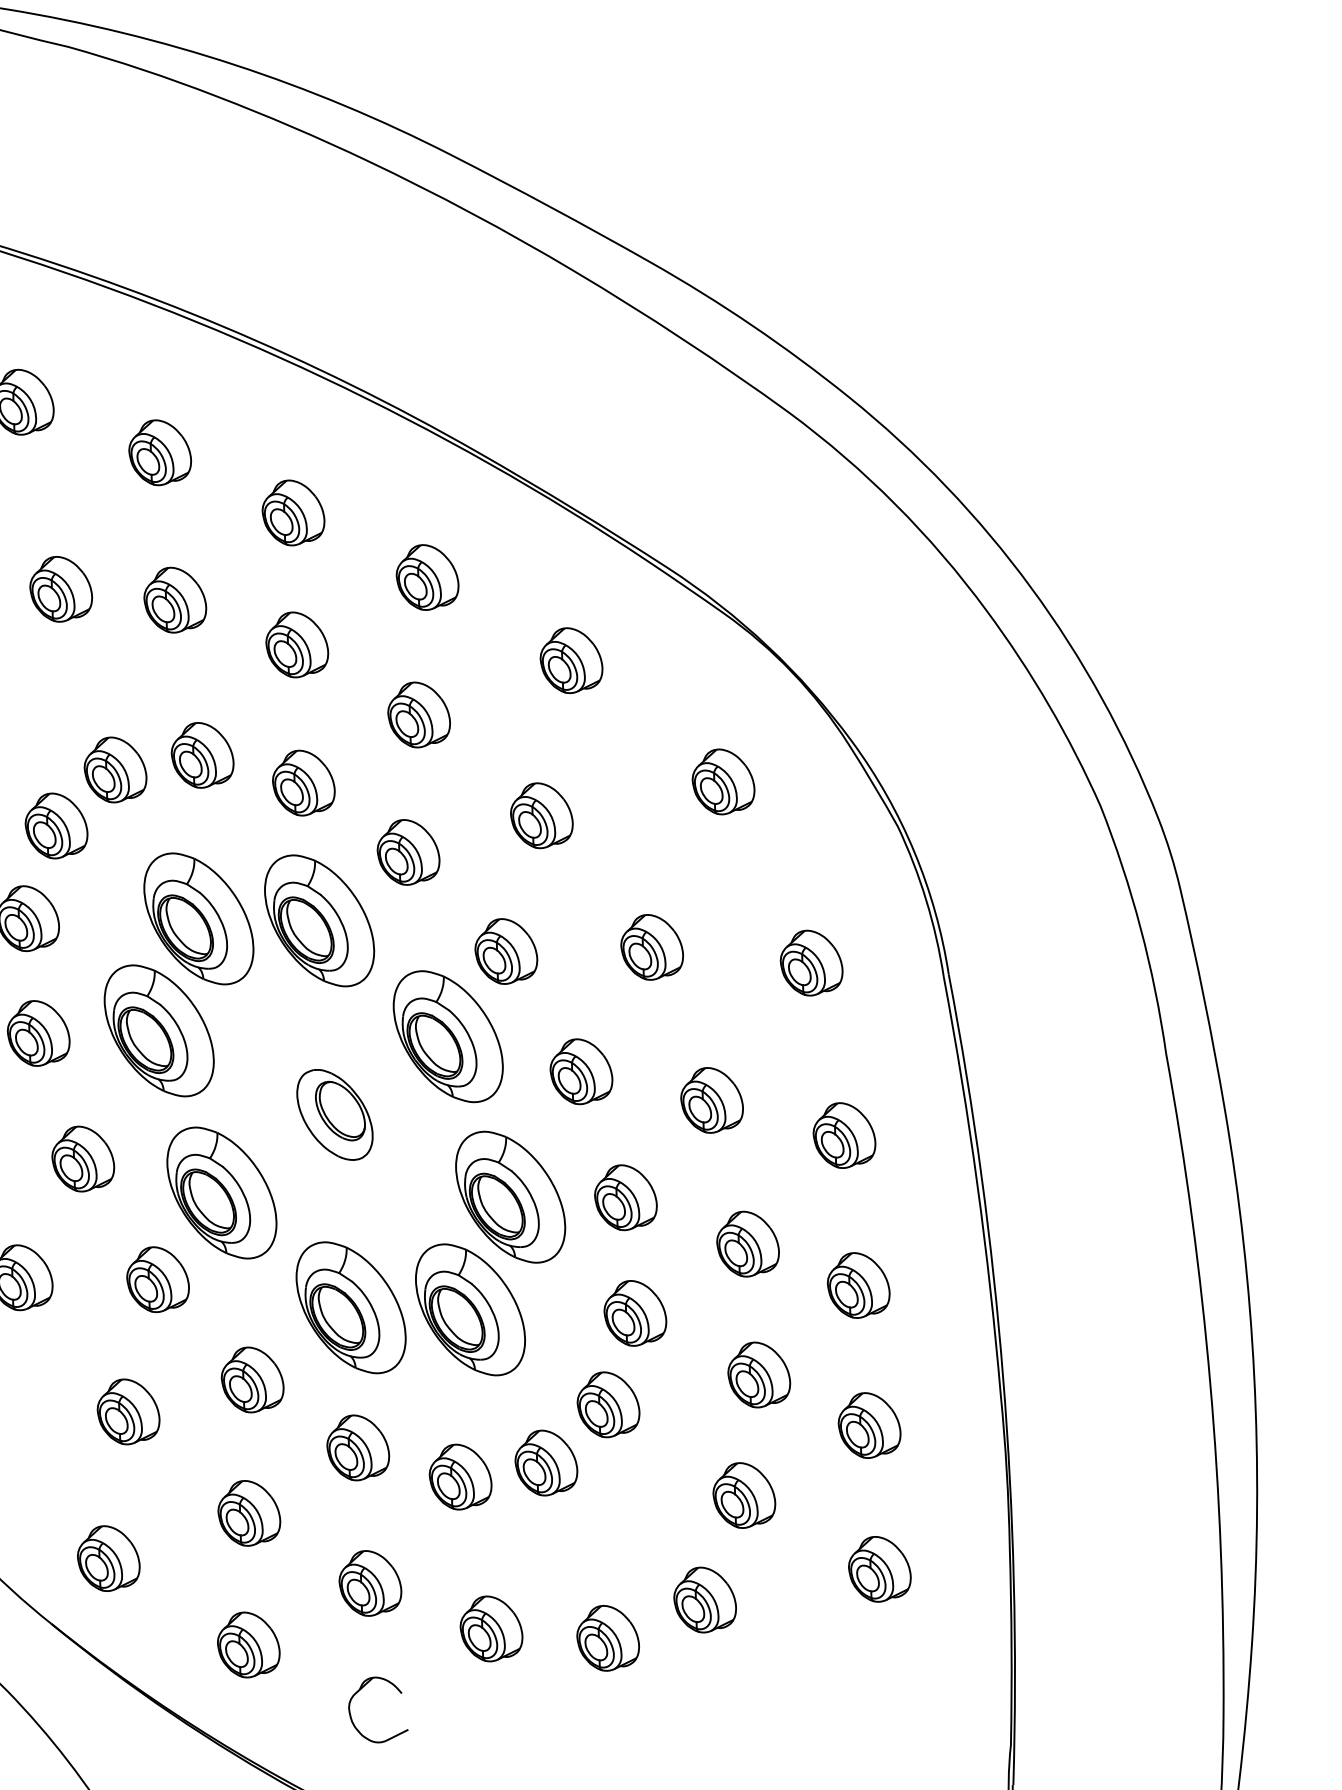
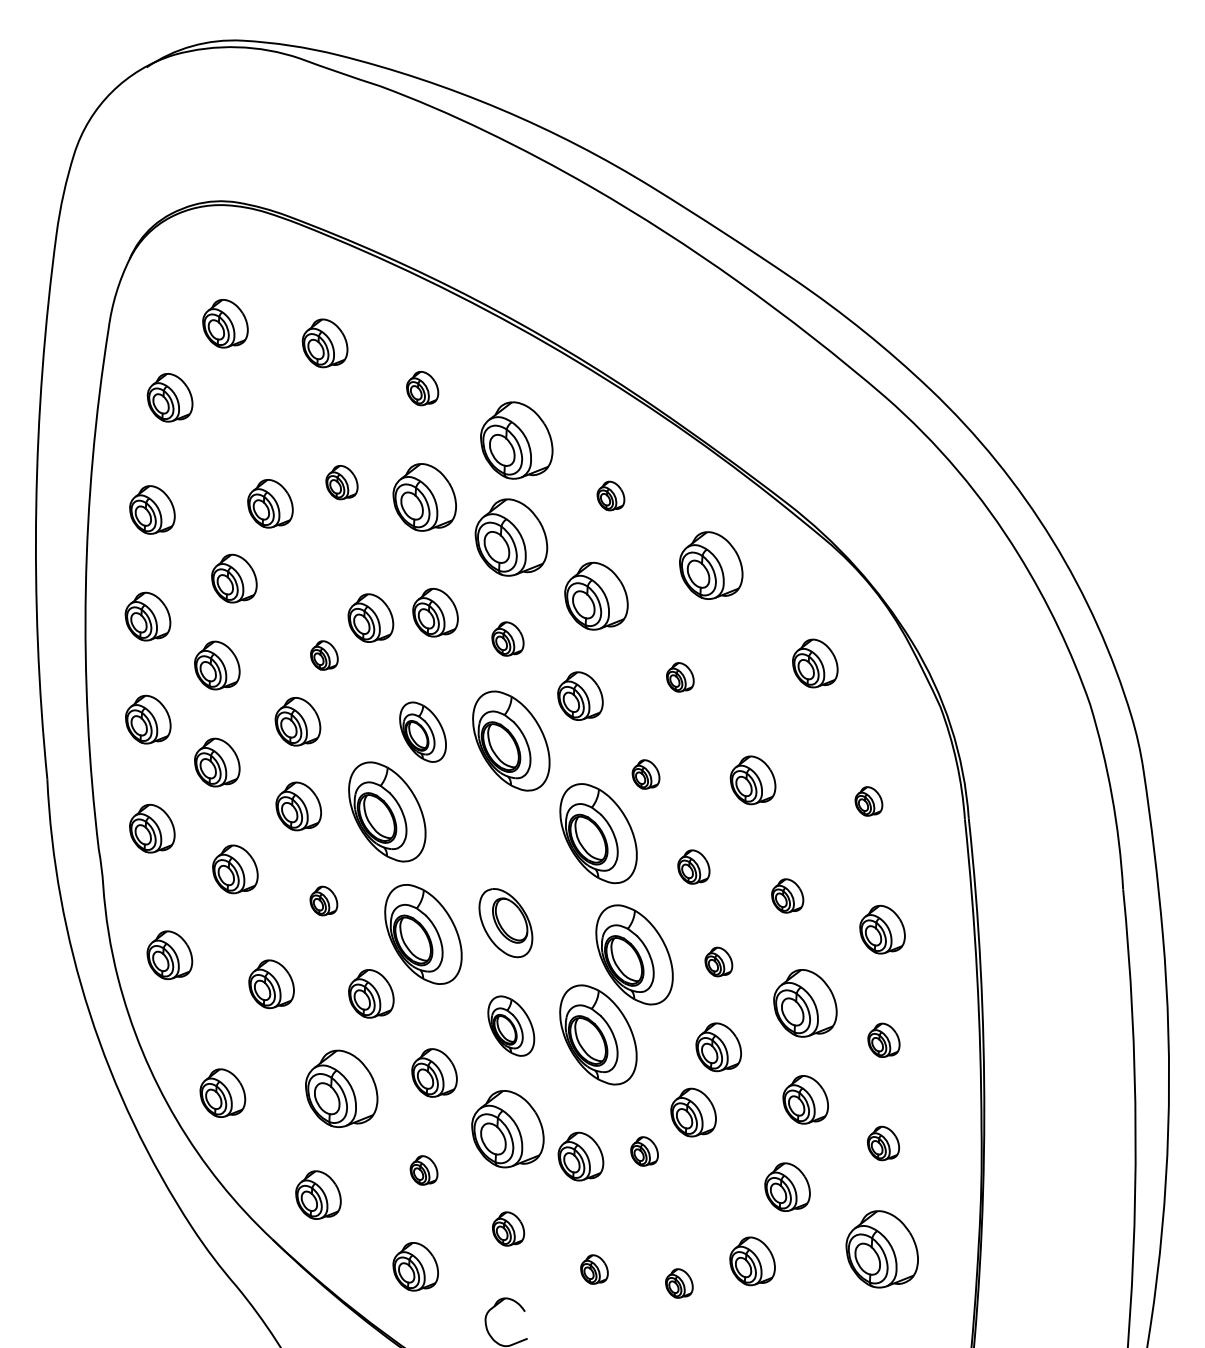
part: (159, 452) -> (422, 388), size x0.7
part: (293, 512) -> (516, 440), size x1.6
part: (426, 576) -> (610, 495), size x0.6
part: (60, 588) -> (341, 482), size x0.7
part: (174, 600) -> (424, 497), size x1.4
part: (297, 644) -> (511, 537), size x1.6
part: (571, 660) -> (711, 565), size x1.4
part: (418, 713) -> (596, 595), size x1.4
part: (302, 782) -> (507, 638), size x0.7
part: (541, 815) -> (680, 677), size x0.6
part: (56, 825) -> (324, 655), size x0.6
part: (197, 917) -> (422, 731), size x0.6
part: (505, 951) -> (645, 774), size x0.6
part: (810, 962) -> (868, 801), size x0.6
part: (580, 1070) -> (693, 866), size x0.7
part: (711, 1099) -> (787, 895), size x0.7
part: (334, 1115) -> (505, 923), moved
part: (82, 1158) -> (323, 900), size x0.6
part: (625, 1196) -> (718, 961), size x0.6
part: (747, 1244) -> (805, 1003), size x1.4
part: (857, 1285) -> (883, 1040), size x0.7
part: (351, 1306) -> (511, 1025), size x0.6
part: (127, 1411) -> (341, 1088), size x1.6
part: (869, 1425) -> (883, 1143), size x0.7
part: (357, 1446) -> (507, 1128), size x1.6
part: (546, 1462) -> (644, 1151), size x0.6
part: (248, 1513) -> (423, 1170), size x0.6
part: (879, 1569) -> (882, 1249), size x1.6
part: (370, 1582) -> (508, 1228), size x0.7
part: (491, 1628) -> (594, 1269), size x0.6
part: (608, 1638) -> (679, 1283), size x0.6

